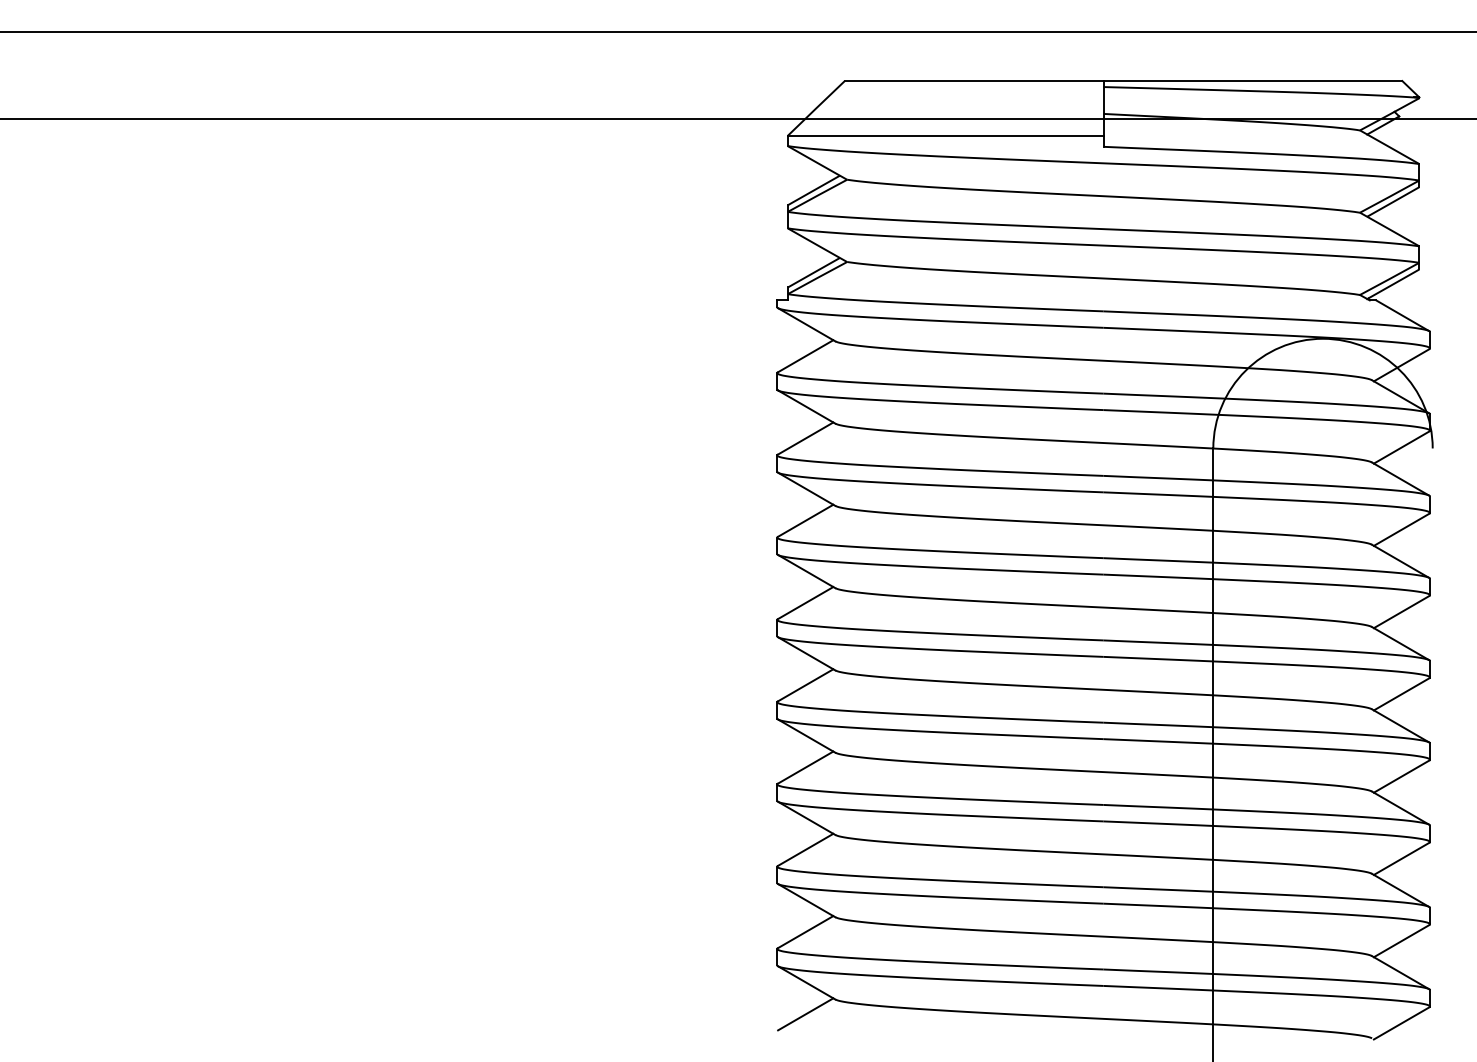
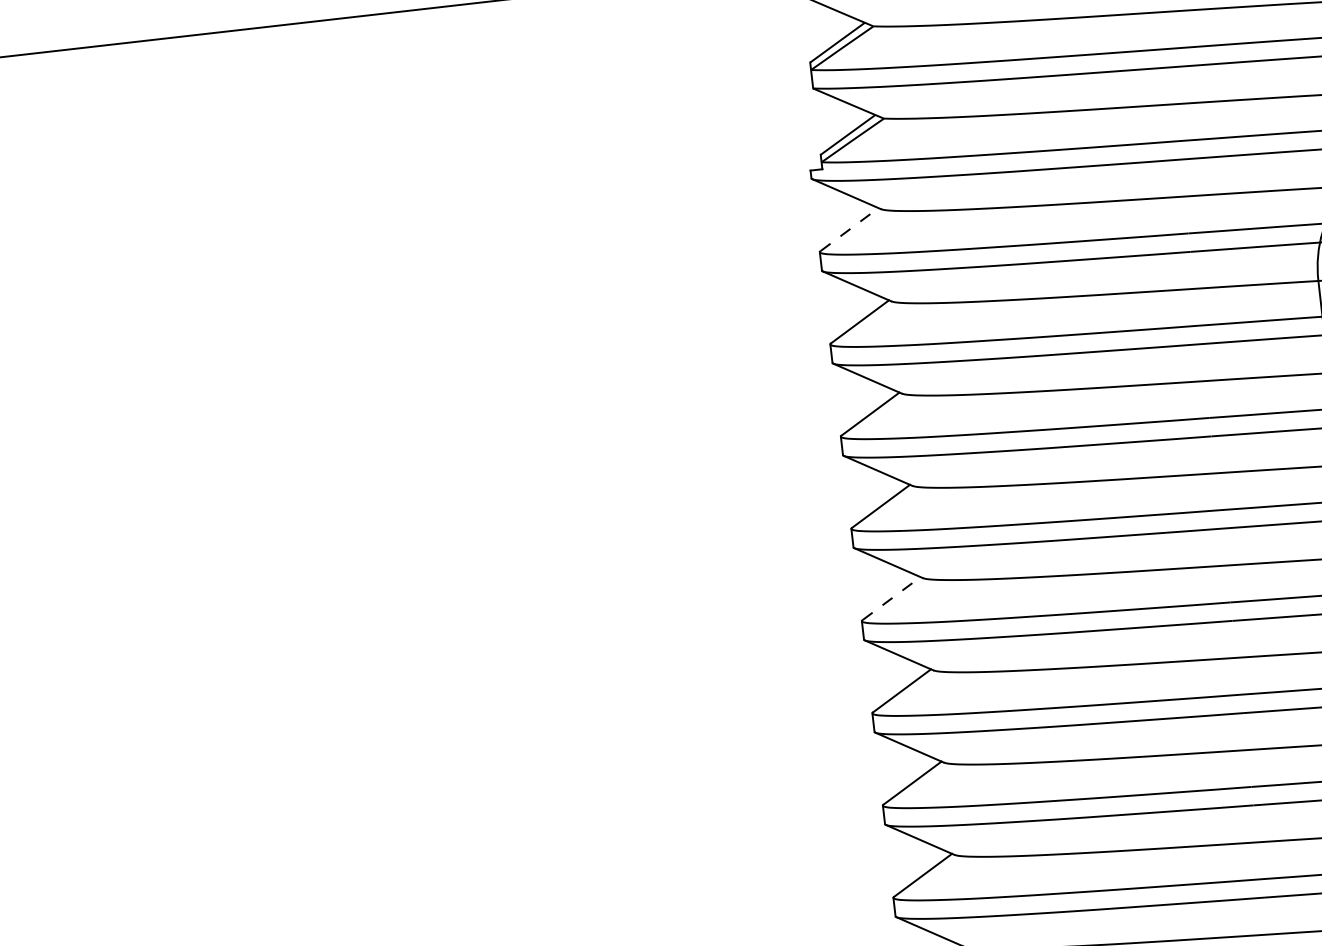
line: (805, 356) -> (849, 229), solid -> dashed
line: (805, 685) -> (891, 598), solid -> dashed

